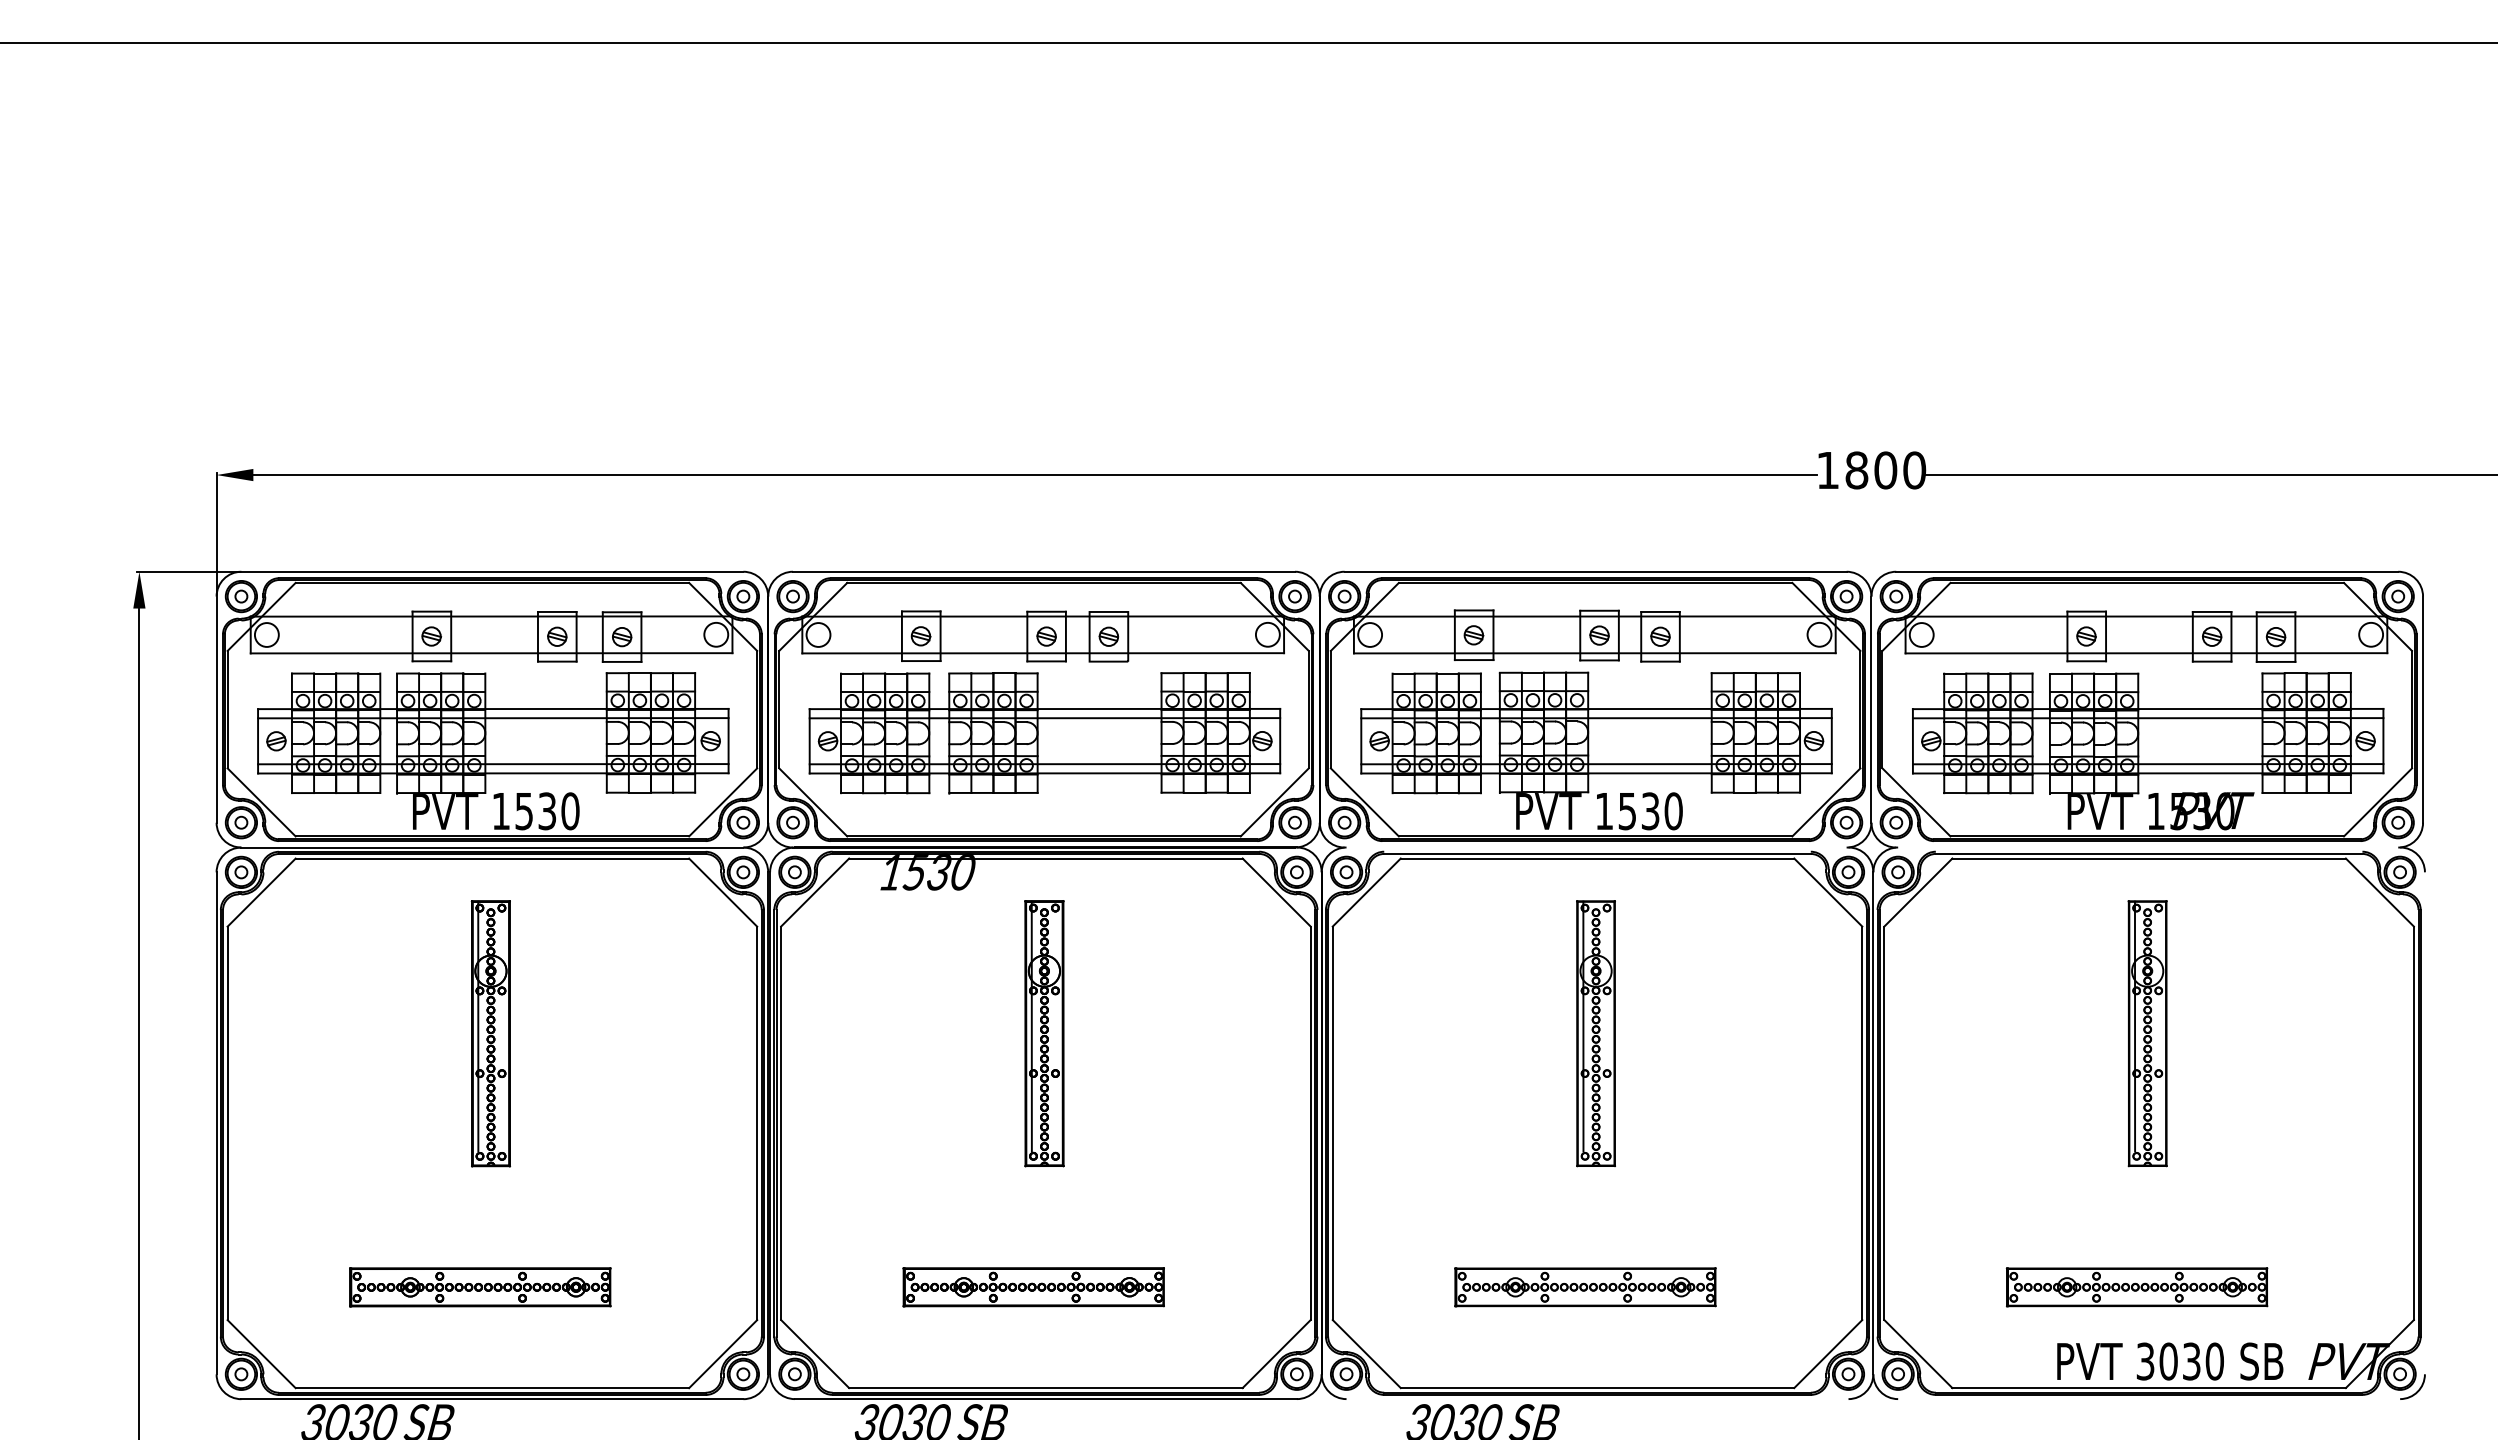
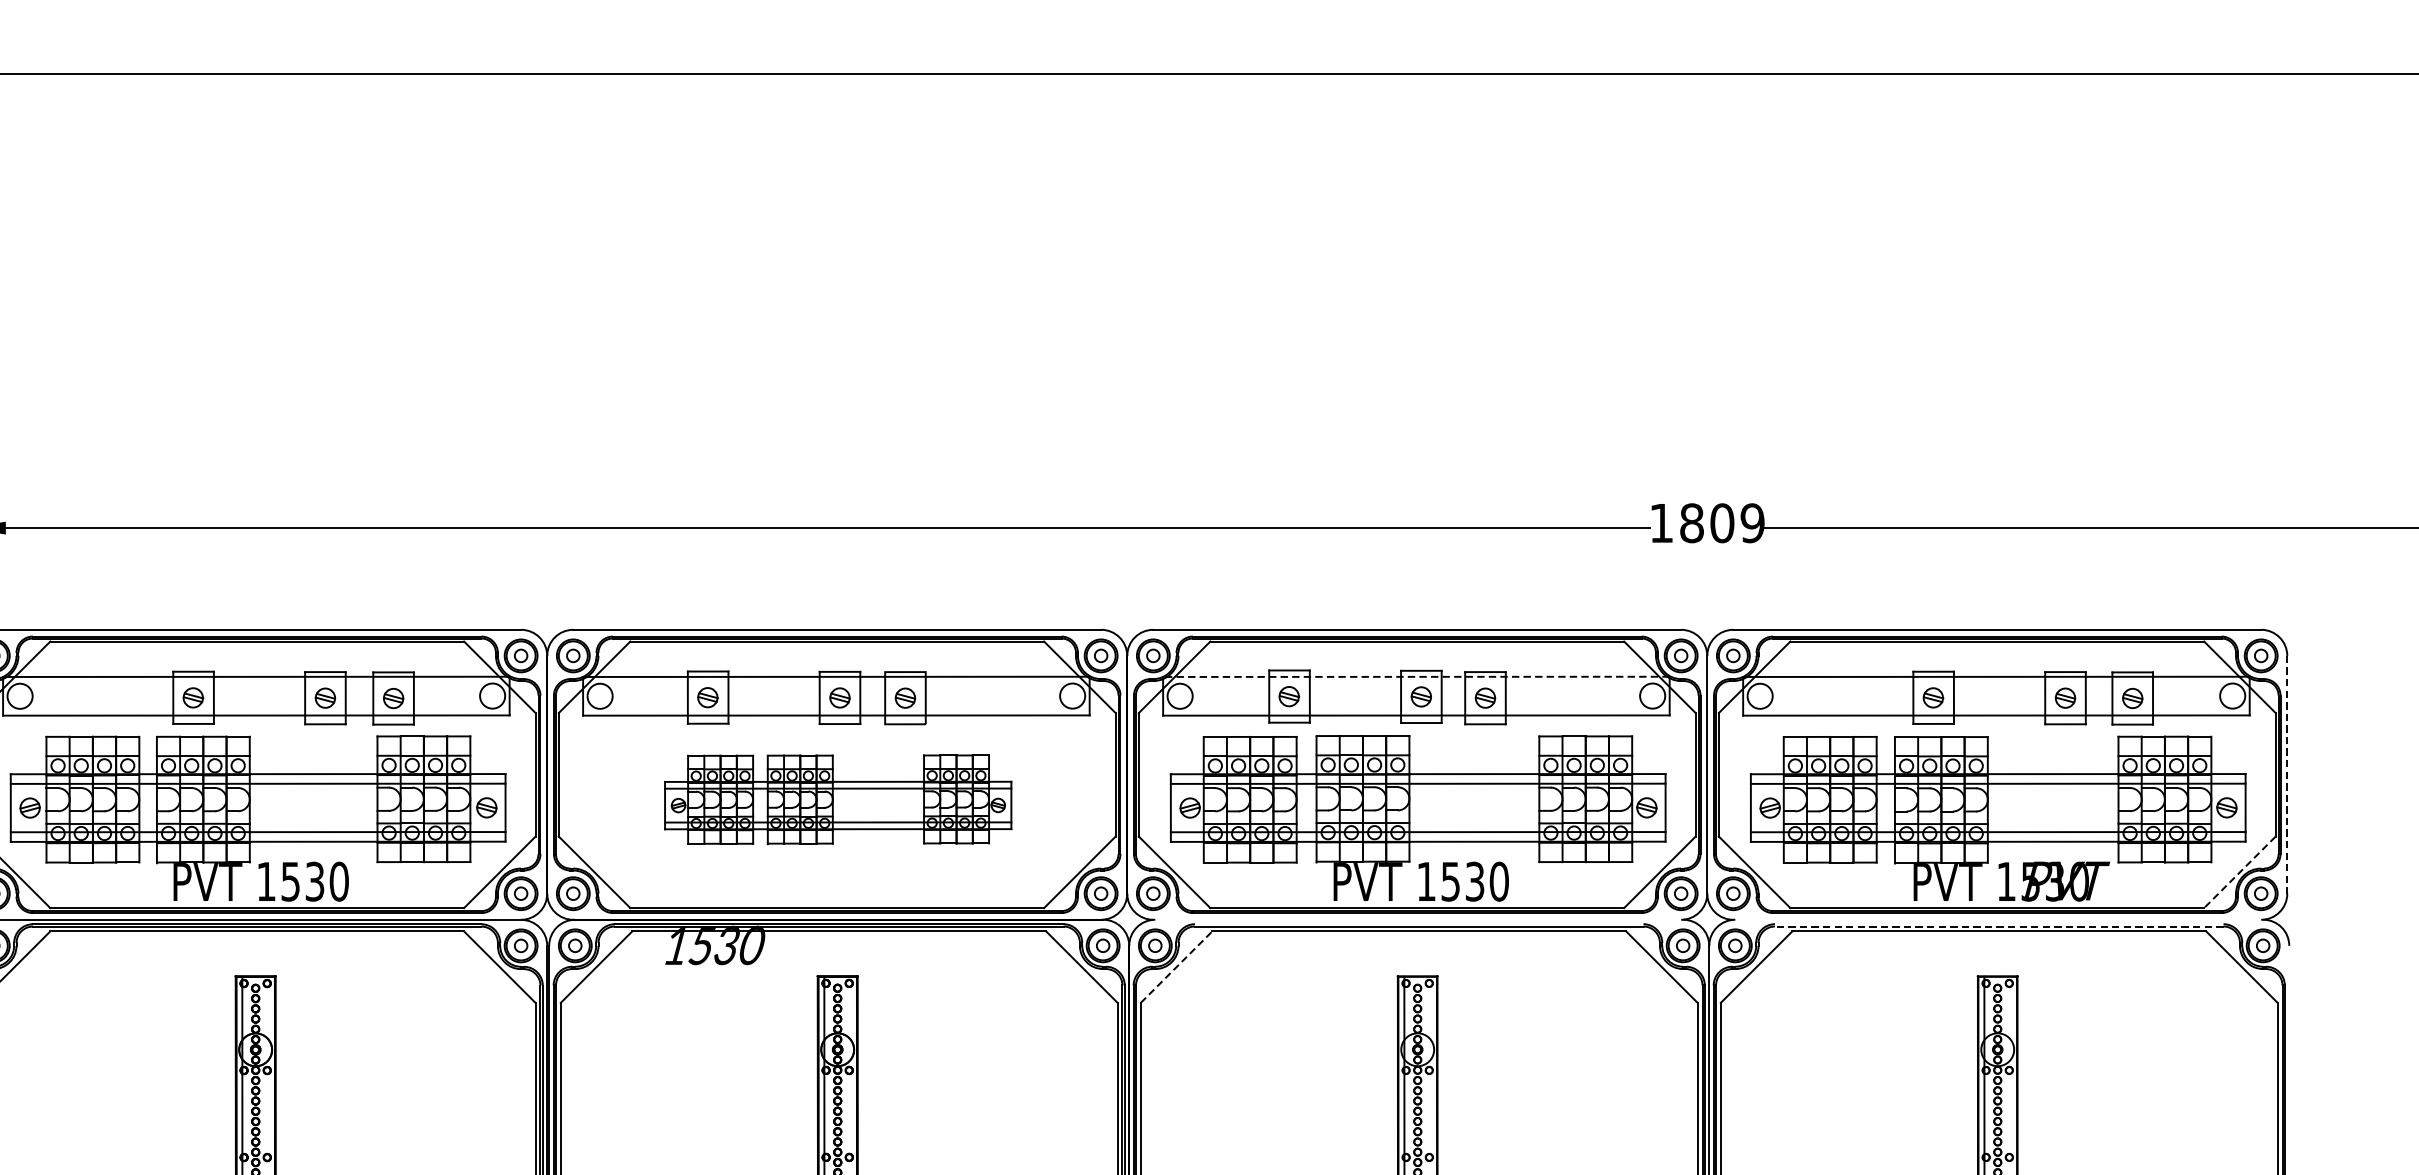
text: (1914, 470) -> (1752, 523), 1800 -> 1809
line: (1594, 616) -> (1416, 676), solid -> dashed
line: (2423, 710) -> (2287, 775), solid -> dashed
part: (1044, 733) -> (837, 799), size x0.7
line: (2377, 802) -> (2239, 872), solid -> dashed
line: (2148, 853) -> (1998, 926), solid -> dashed
line: (1367, 892) -> (1177, 967), solid -> dashed

